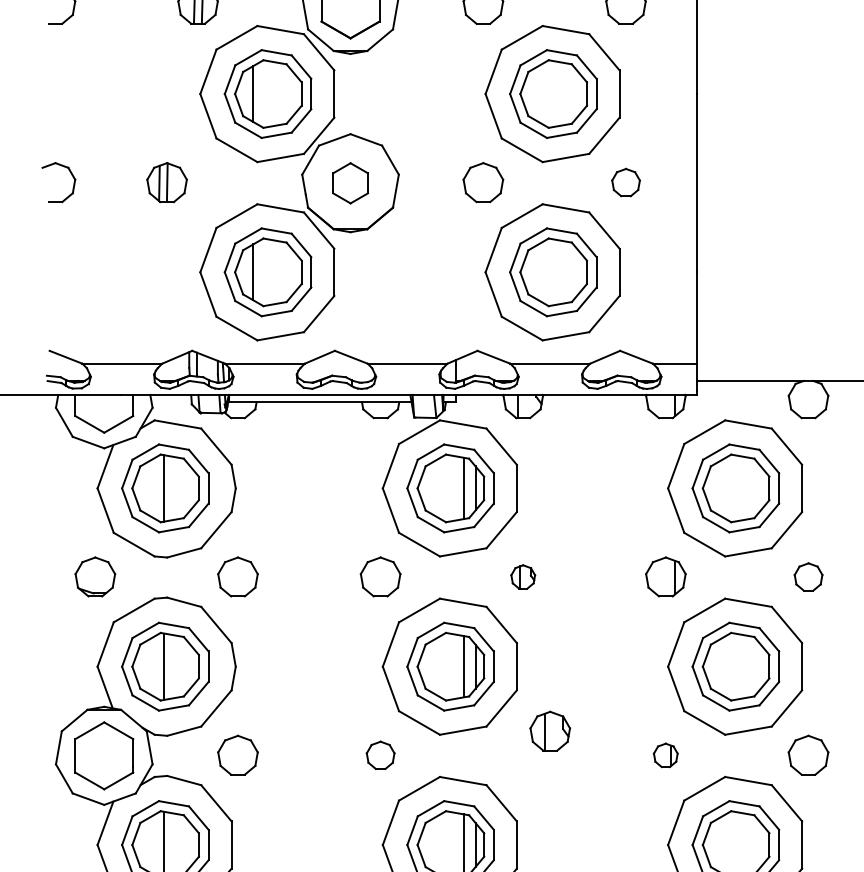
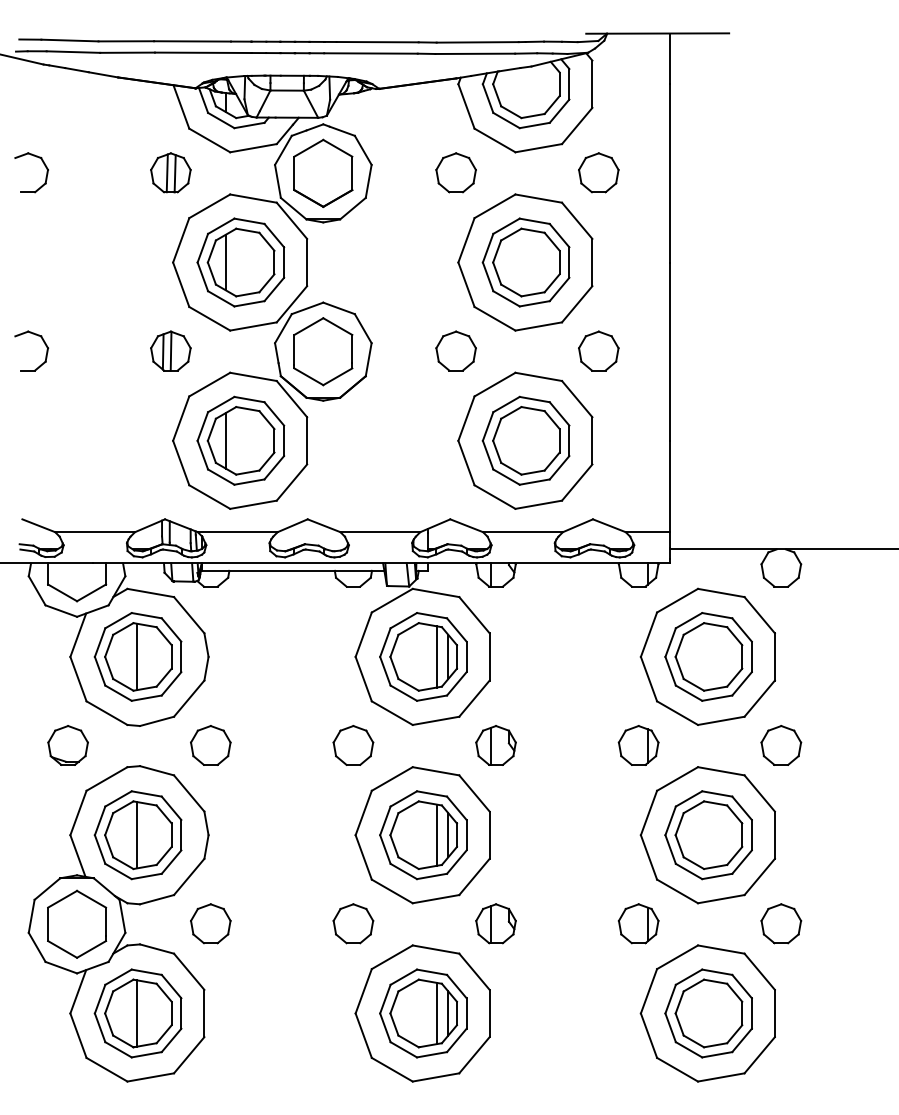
part: (166, 182) -> (170, 350), moved
part: (625, 182) -> (598, 350), size x1.43
part: (350, 183) -> (323, 351), size x1.67
part: (522, 577) -> (495, 745), size x1.67
part: (808, 577) -> (781, 745), size x1.43
part: (549, 731) -> (495, 923), moved
part: (380, 755) -> (353, 923), size x1.43
part: (665, 755) -> (638, 923), size x1.67

